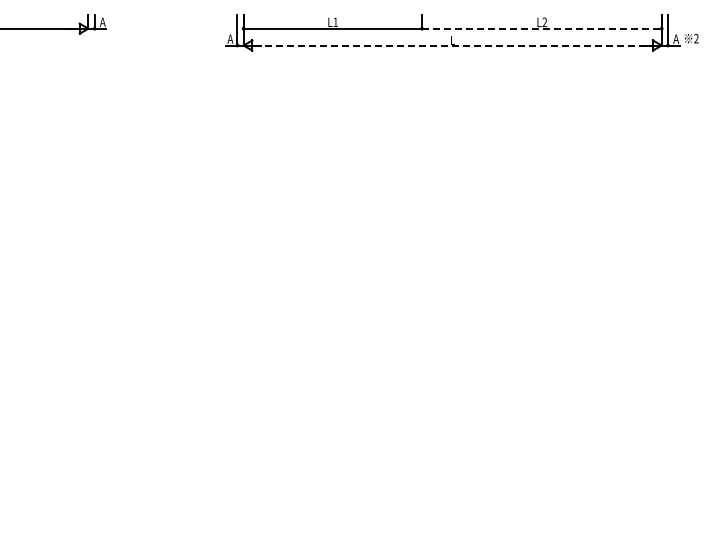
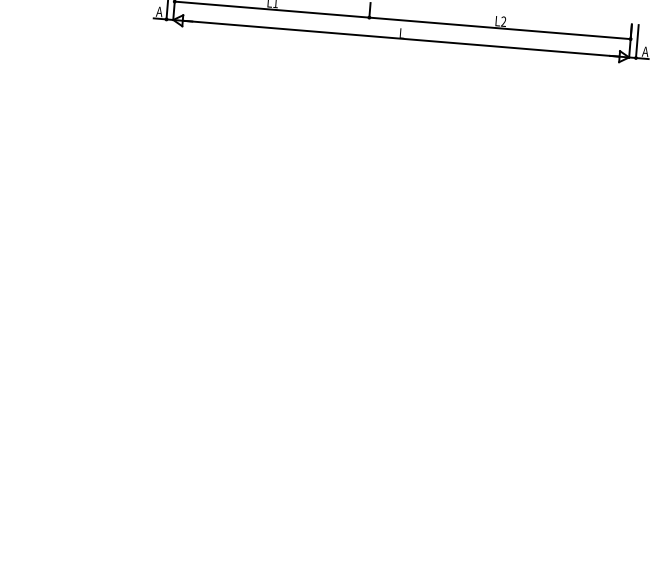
line: (541, 28) -> (499, 28), dashed -> solid
line: (452, 45) -> (400, 38), dashed -> solid

